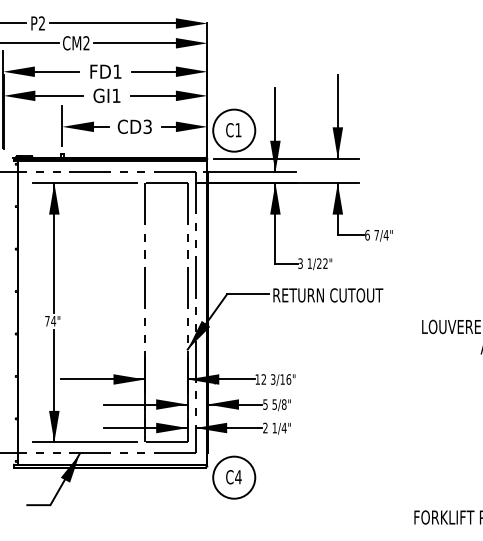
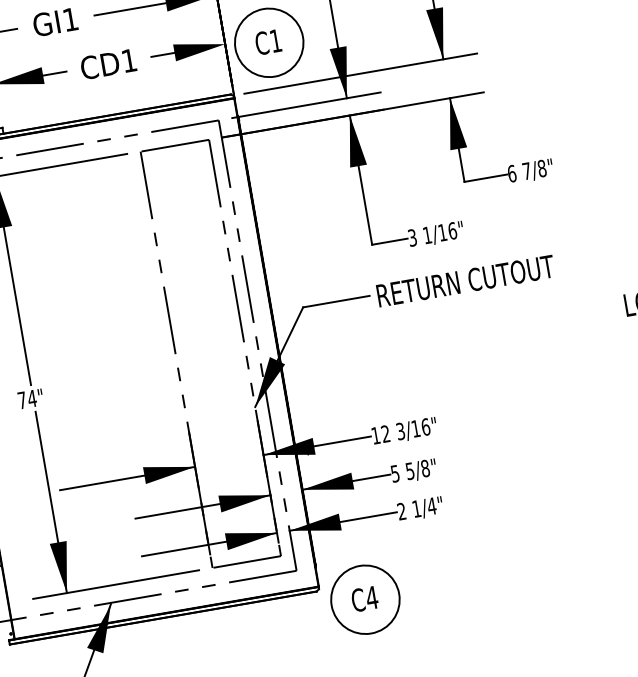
text: (147, 126) -> (128, 60), CD3 -> CD1
text: (385, 234) -> (540, 167), 7/4" -> 7/8"
text: (322, 263) -> (447, 231), 1/22" -> 1/16"

